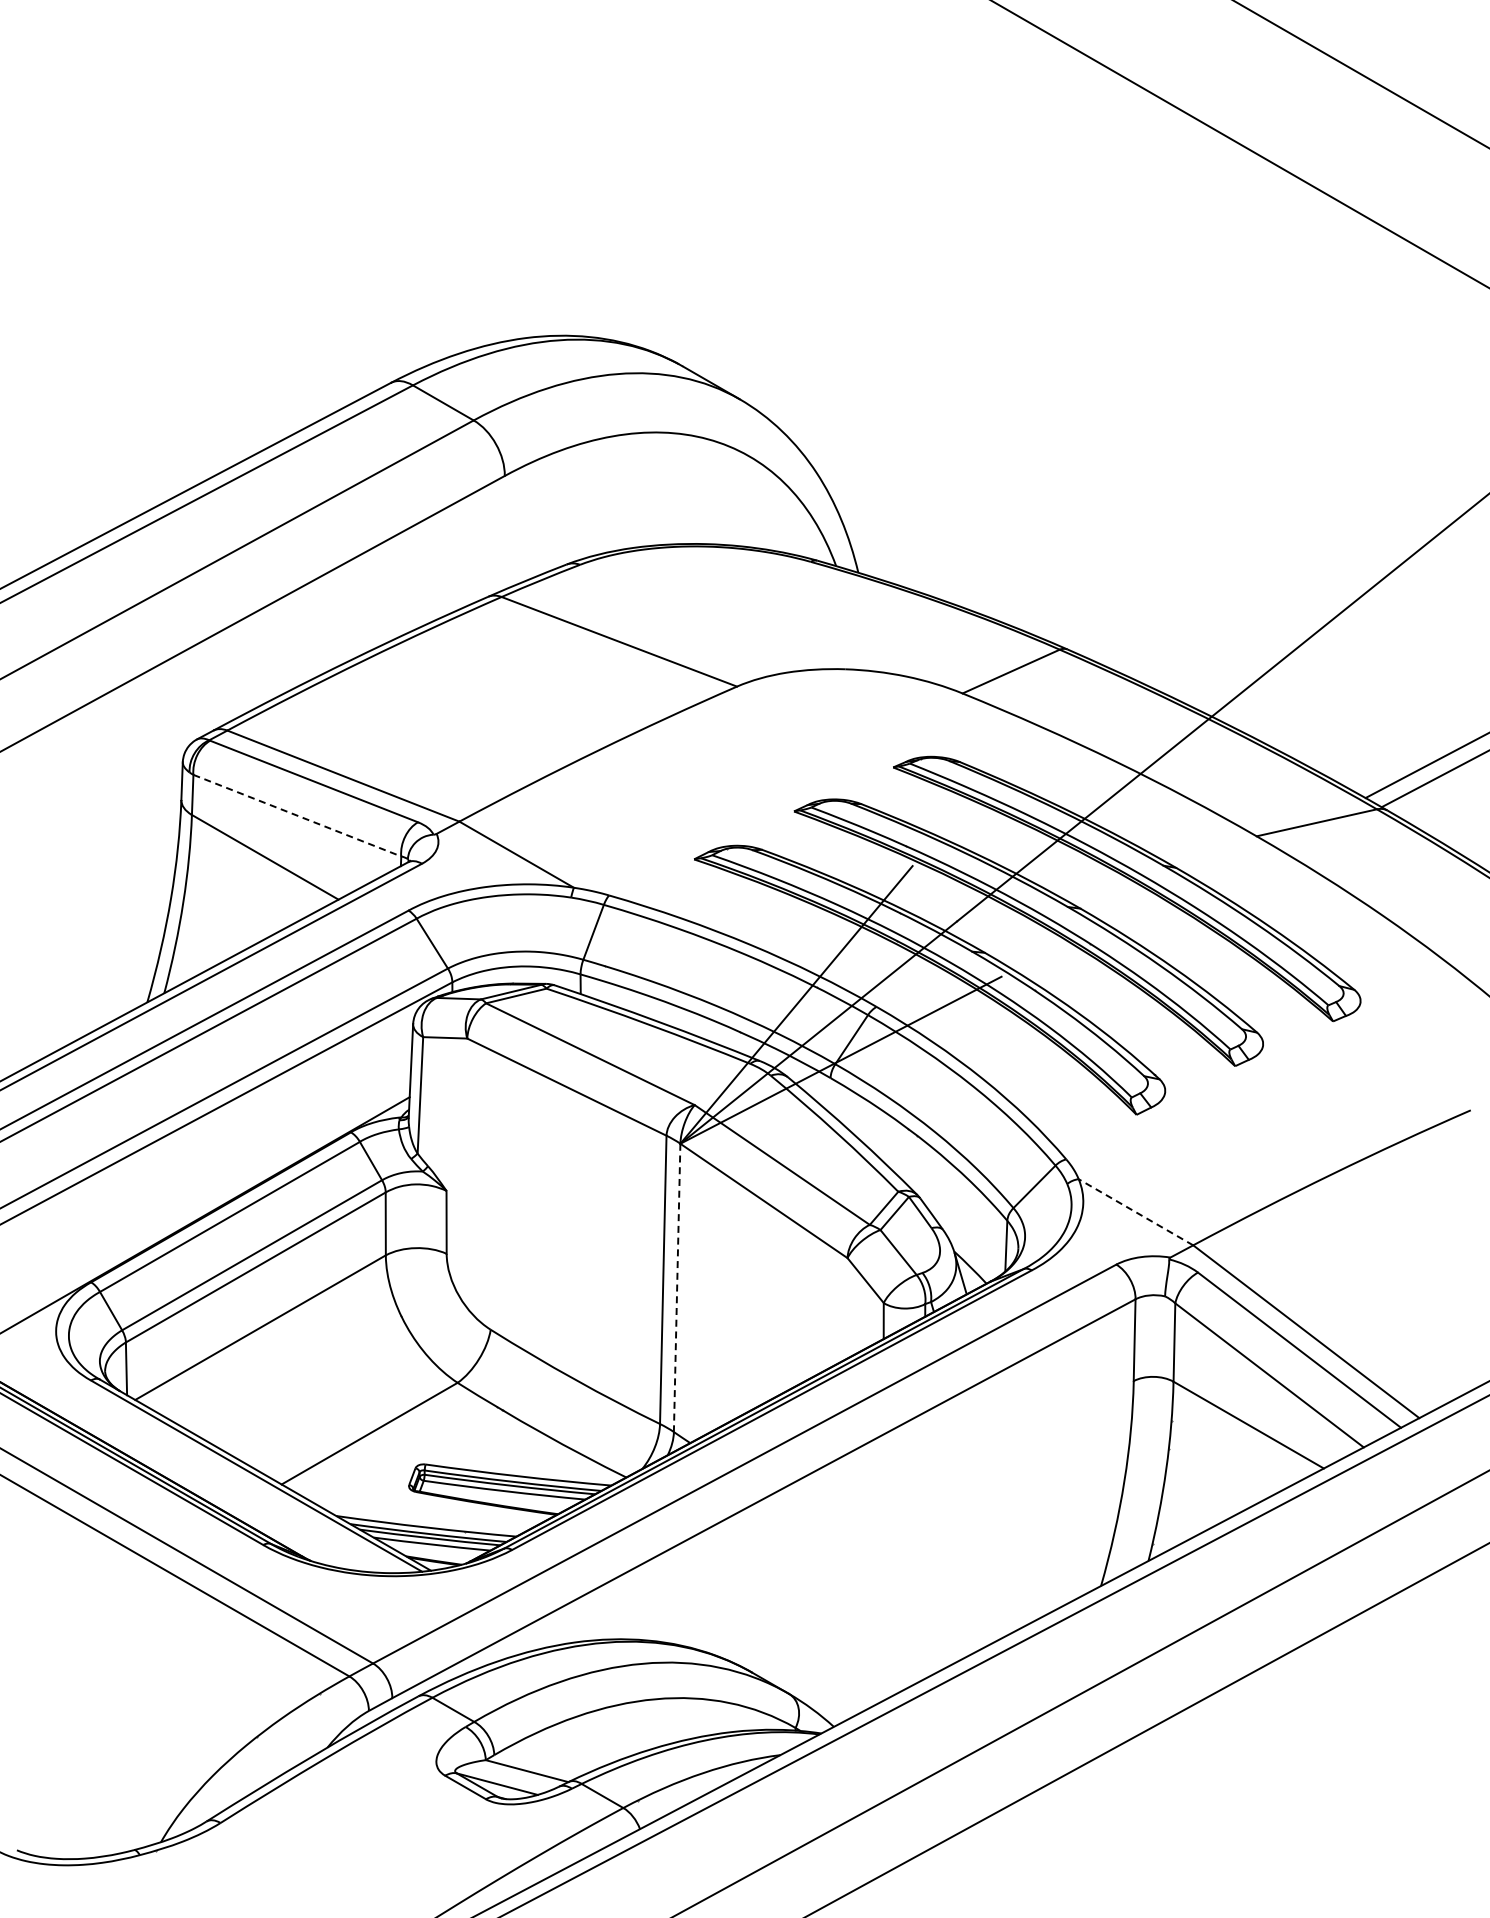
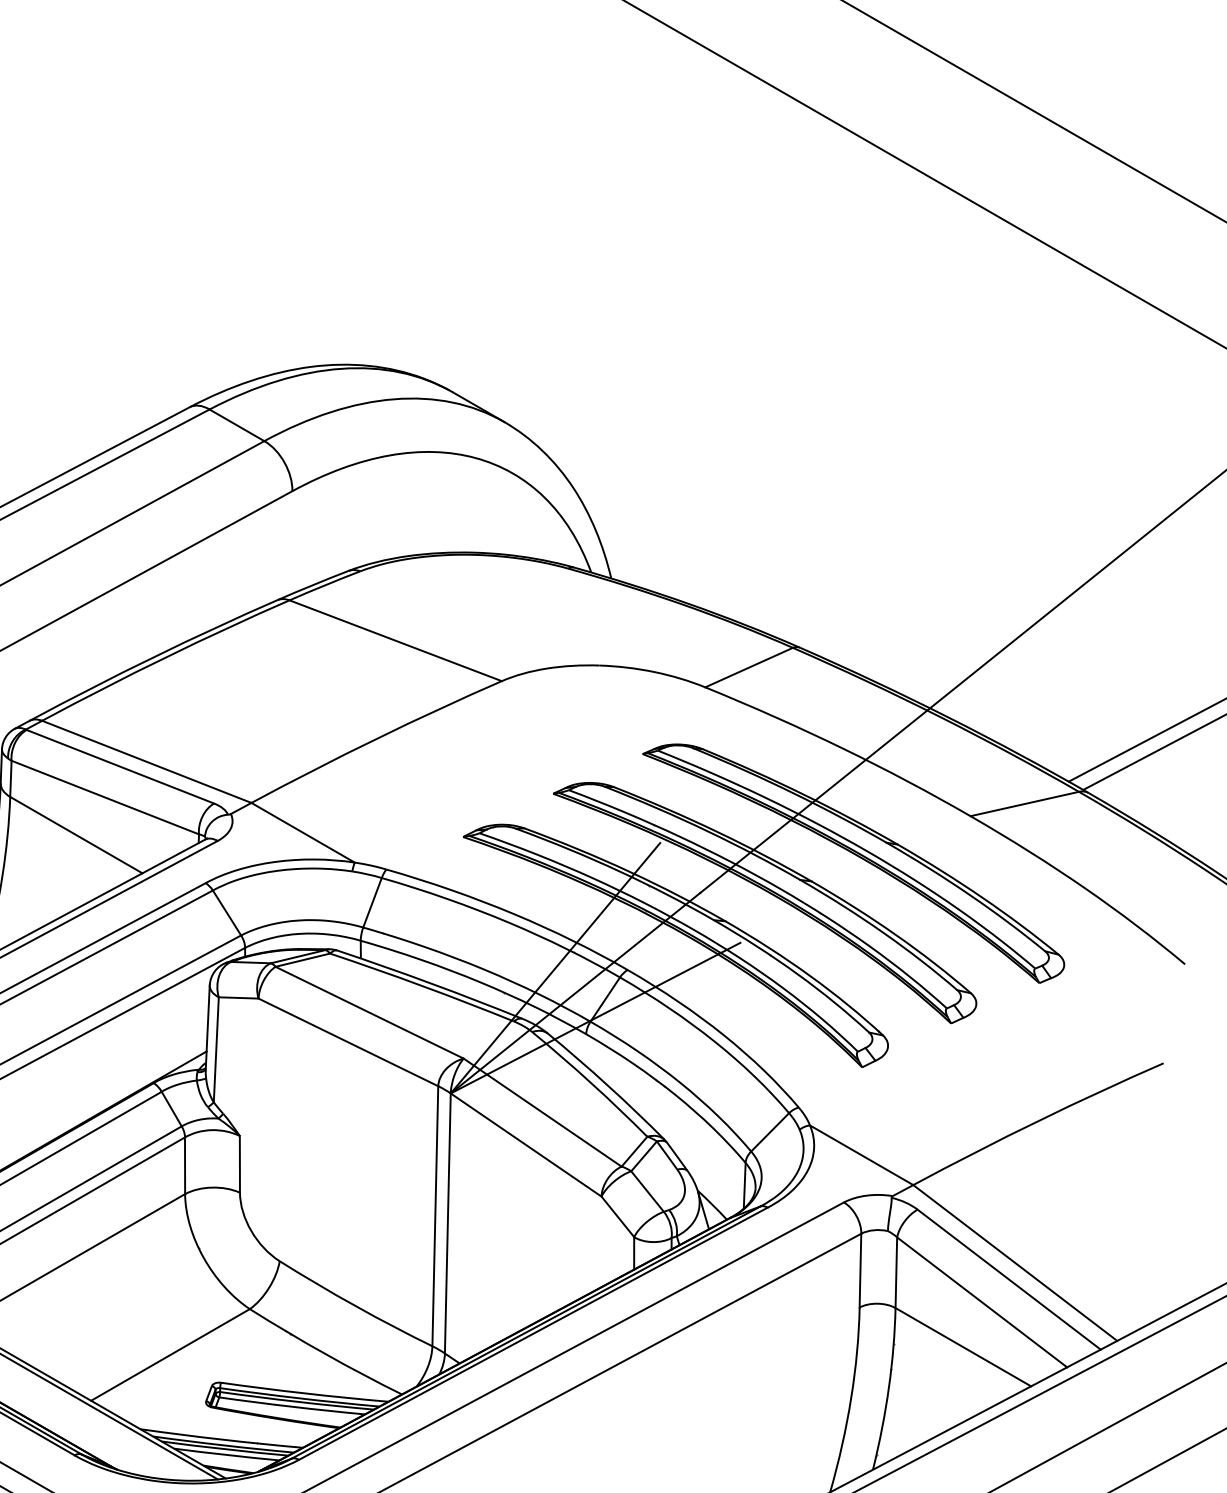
line: (297, 815) -> (105, 797), dashed -> solid
line: (1135, 1212) -> (861, 1155), dashed -> solid
line: (677, 1288) -> (448, 1224), dashed -> solid

